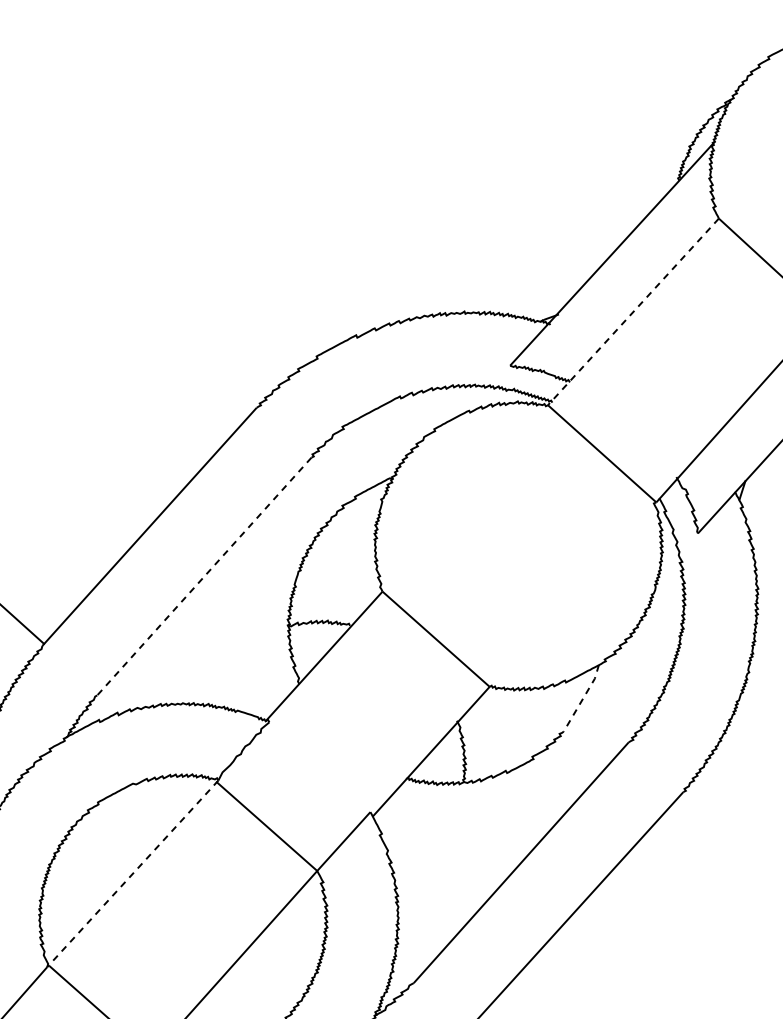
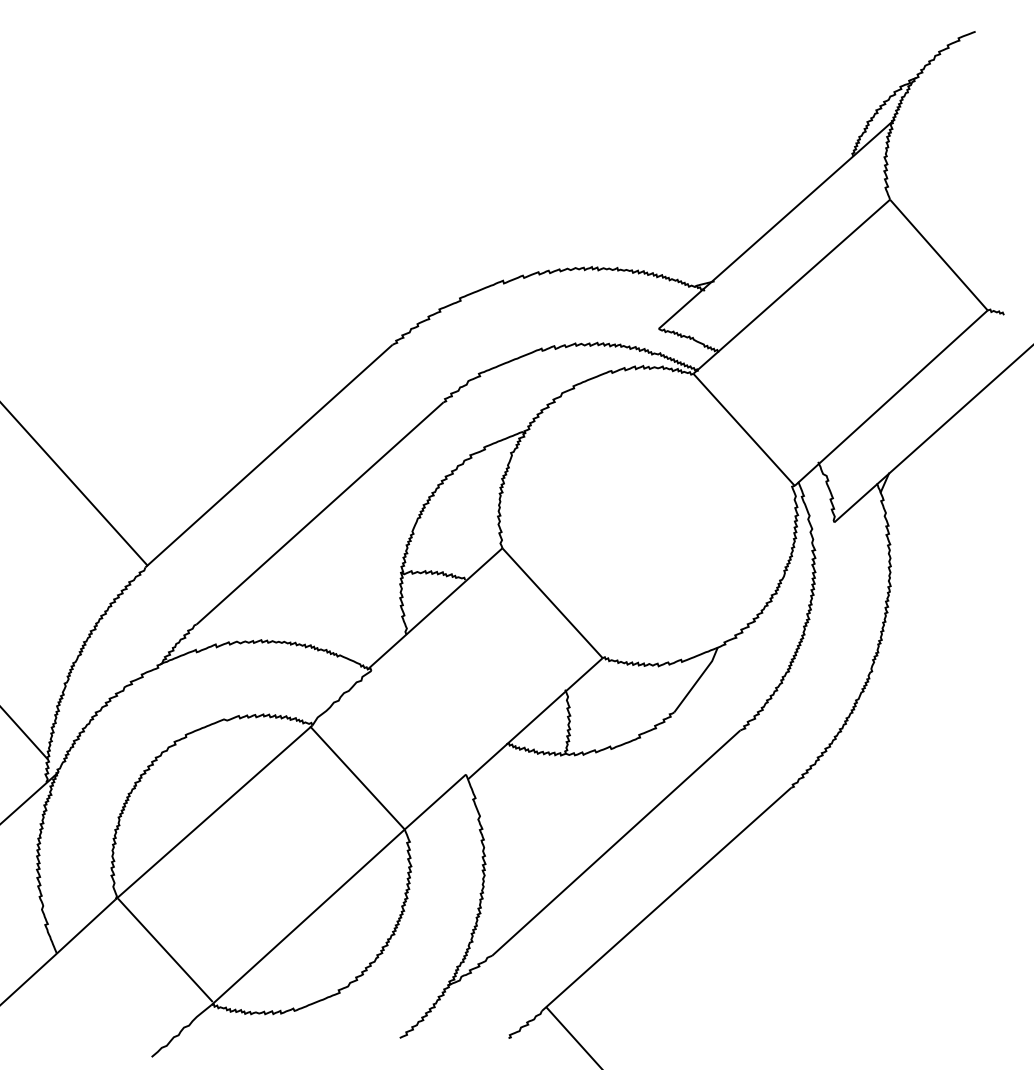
line: (633, 312) -> (791, 287), dashed -> solid
line: (203, 576) -> (319, 513), dashed -> solid
line: (582, 698) -> (697, 680), dashed -> solid
line: (132, 873) -> (213, 812), dashed -> solid

